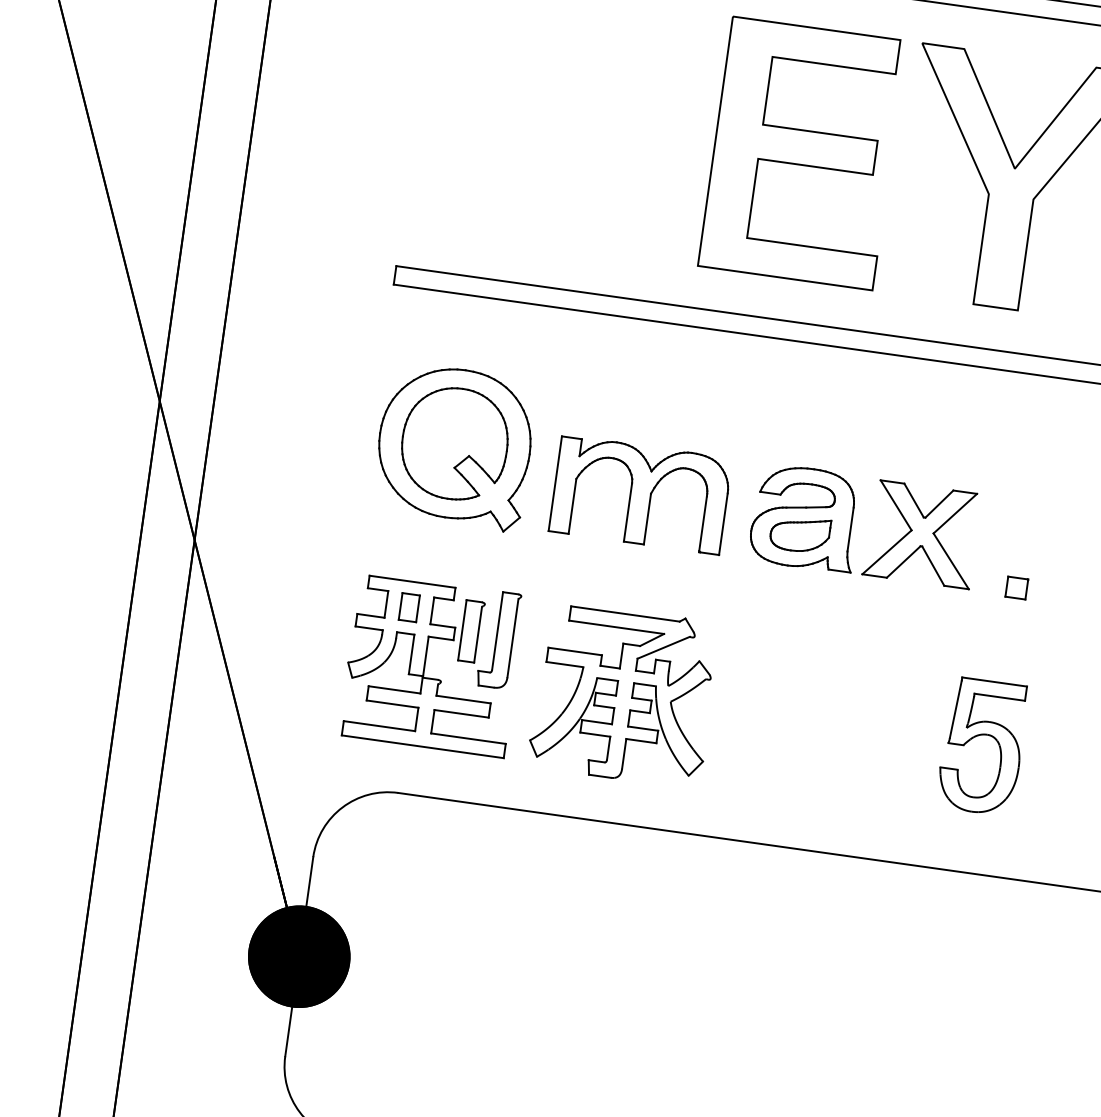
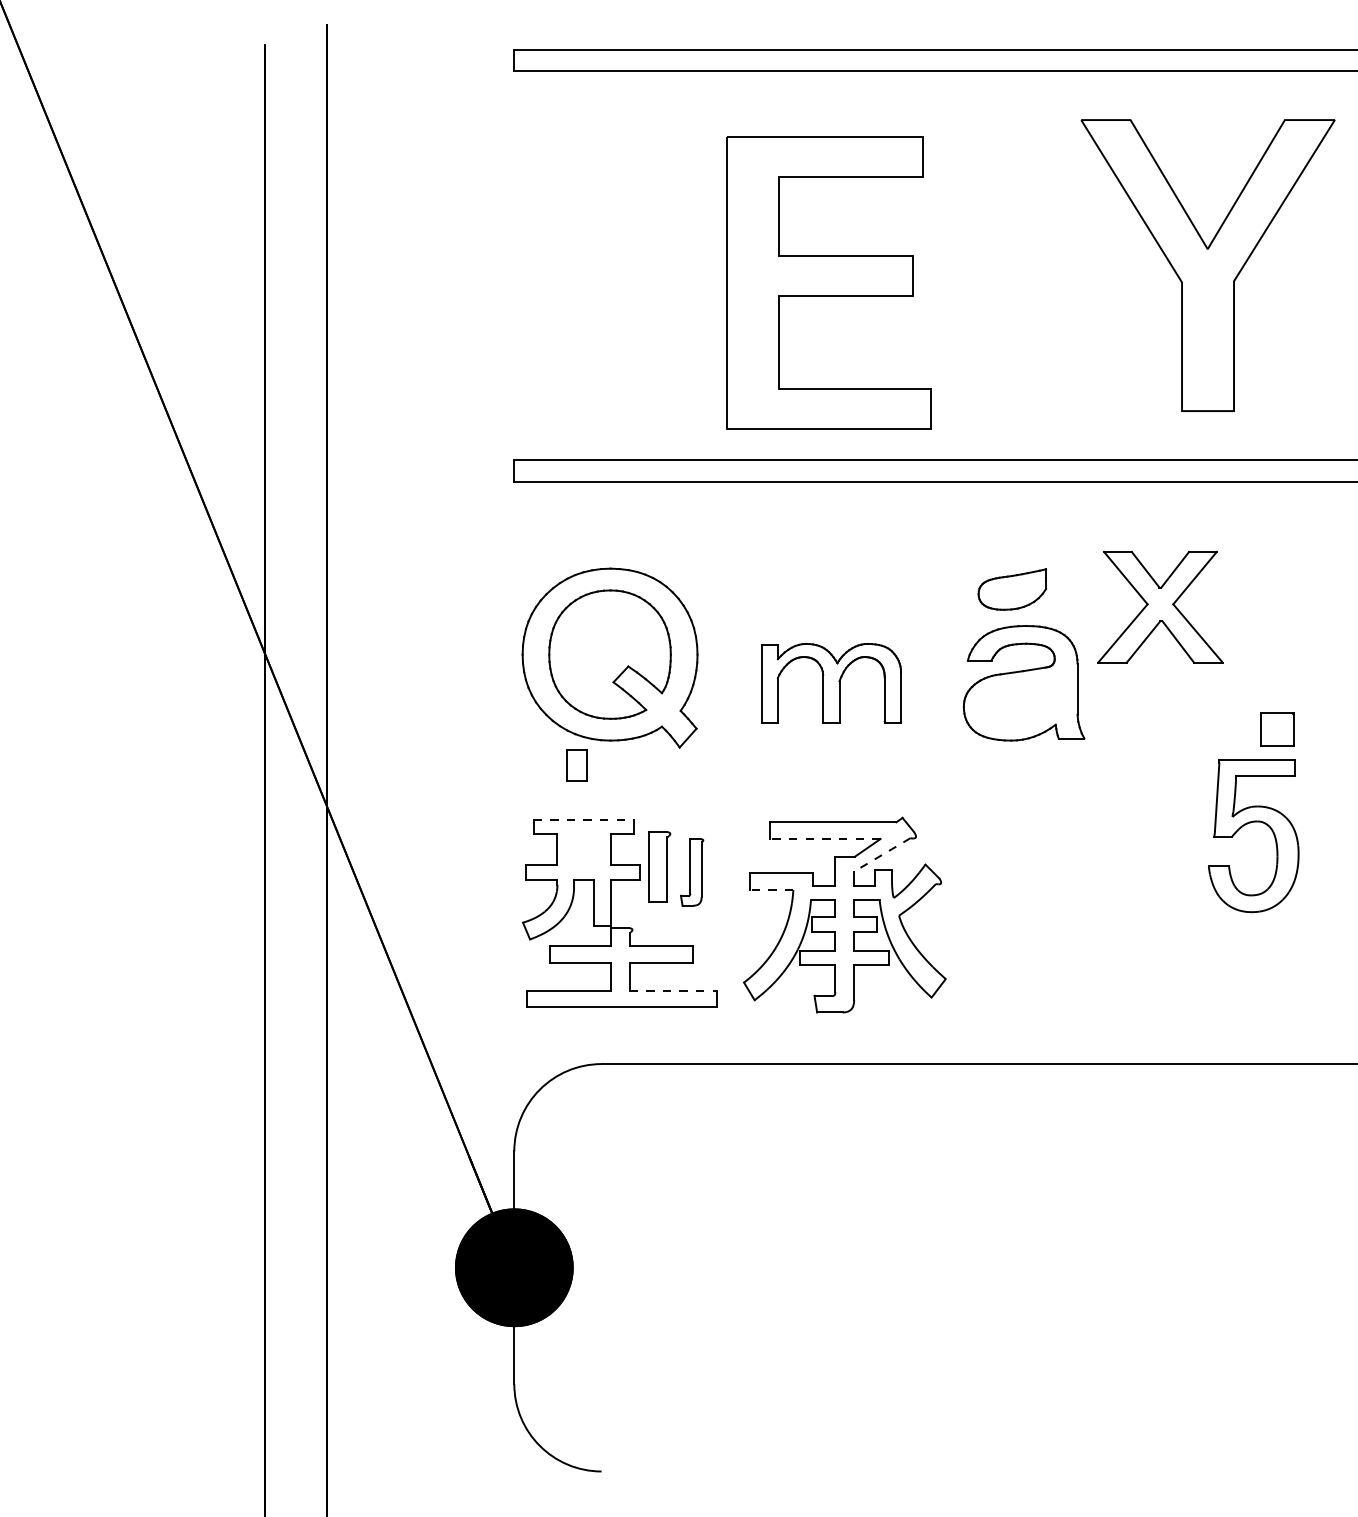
part: (802, 153) -> (828, 282), moved
part: (640, 495) -> (831, 683), size x0.7
part: (922, 533) -> (1160, 606), moved
part: (800, 534) -> (1012, 589), moved
line: (413, 581) -> (584, 819), solid -> dashed
part: (1016, 587) -> (1277, 728), size x1.4
part: (408, 607) -> (576, 765), moved
line: (616, 626) -> (824, 838), solid -> dashed
part: (498, 639) -> (691, 872), size x0.6
line: (663, 647) -> (882, 854), solid -> dashed
line: (564, 664) -> (771, 890), solid -> dashed
part: (981, 735) -> (1250, 823), moved
line: (468, 738) -> (673, 990), solid -> dashed

